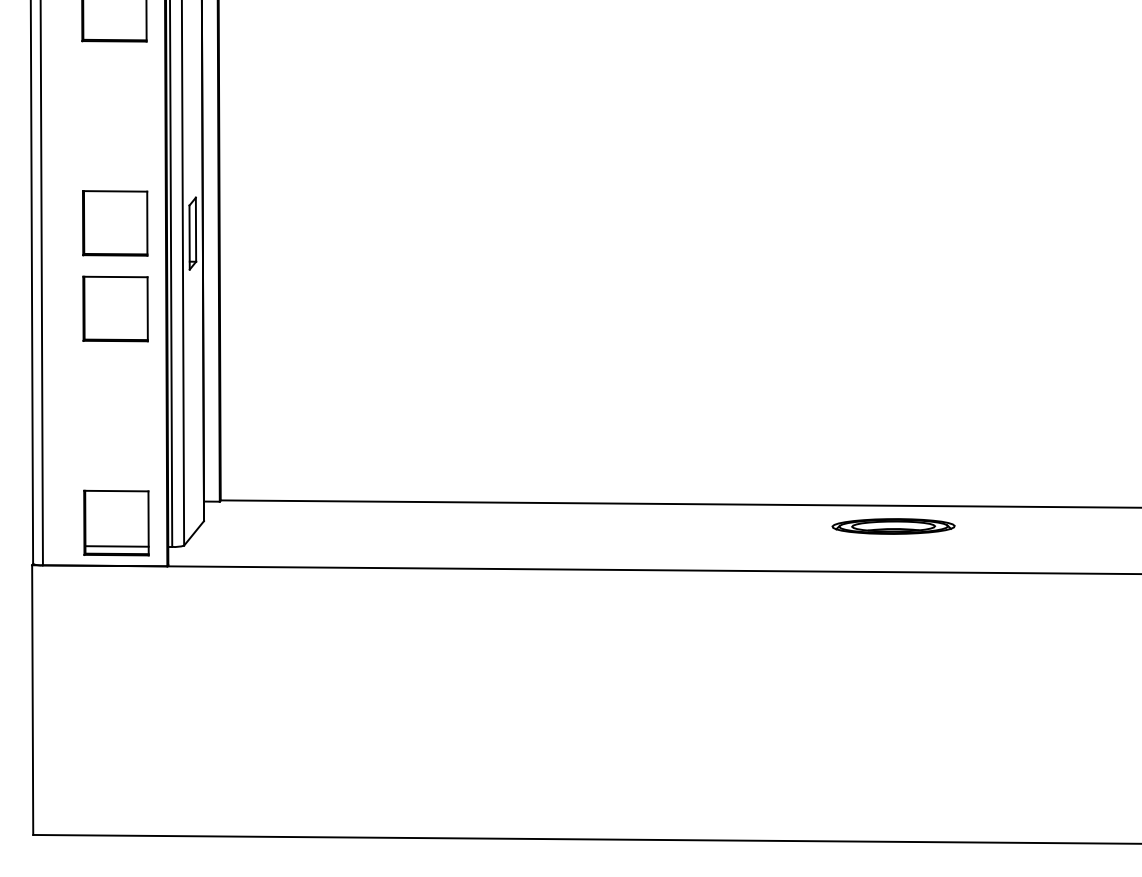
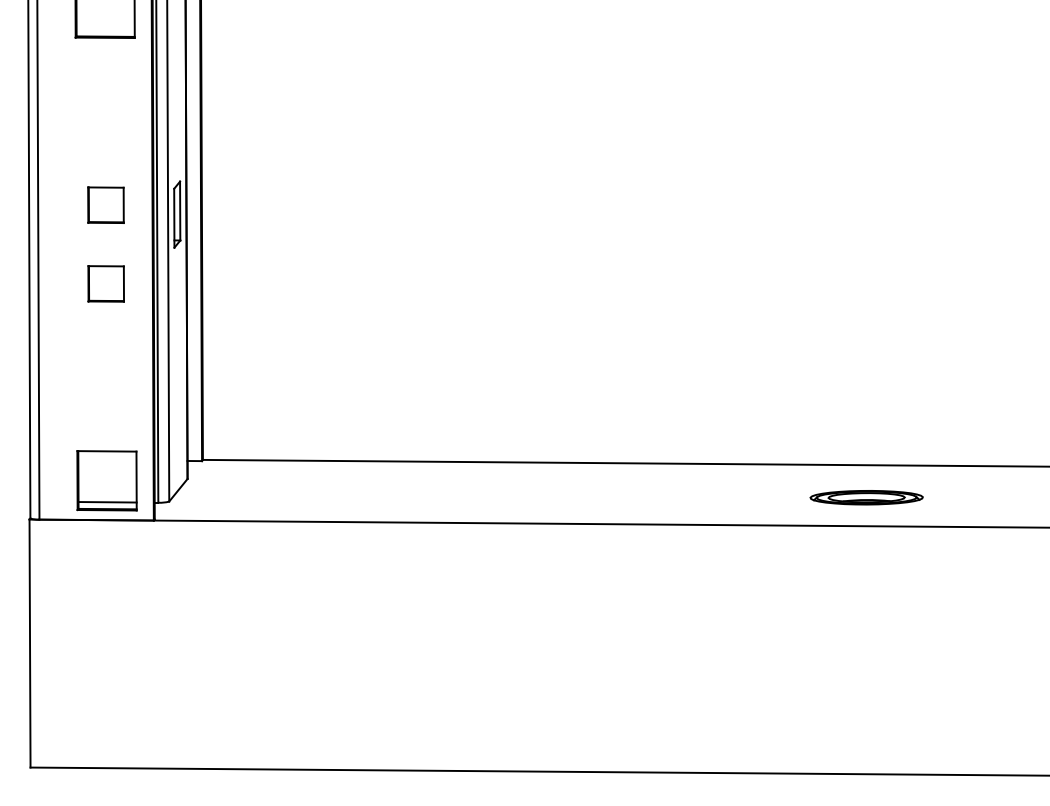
part: (115, 223) -> (106, 205), size x0.6
part: (115, 308) -> (106, 283), size x0.6
part: (893, 526) -> (866, 497), moved

